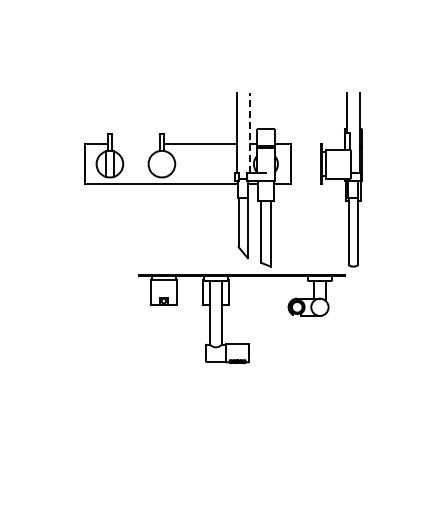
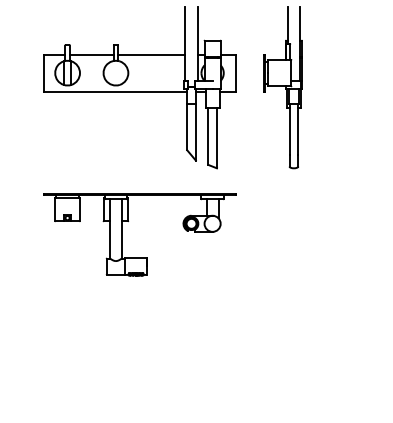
line: (249, 132) -> (197, 43), dashed -> solid
line: (135, 144) -> (91, 54), added
part: (229, 305) -> (128, 222), moved

